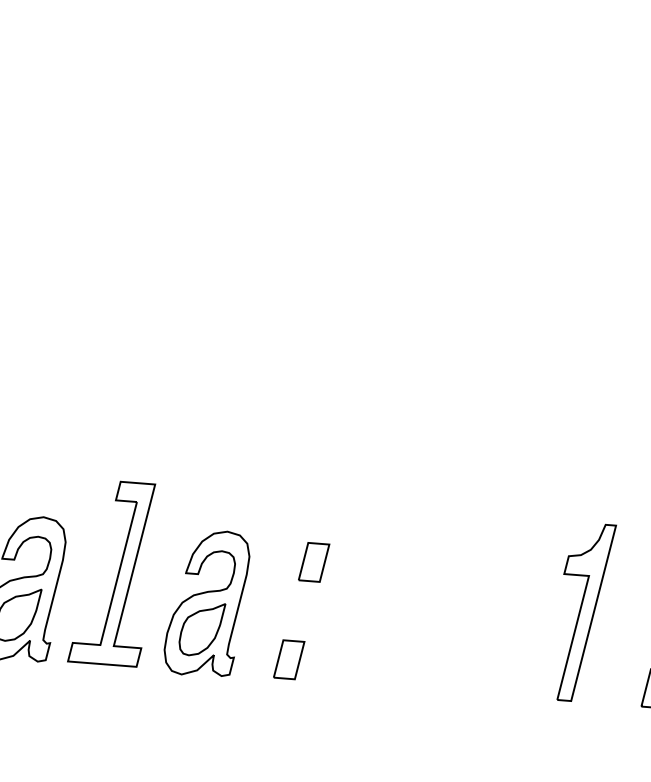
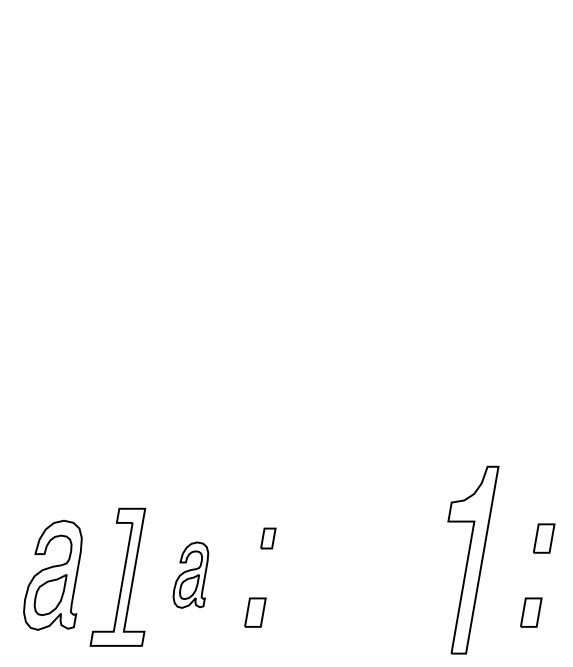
part: (314, 562) -> (268, 538), size x0.7
part: (111, 571) -> (117, 576), moved
part: (206, 602) -> (190, 574), size x0.6
part: (585, 611) -> (473, 559), size x1.4

